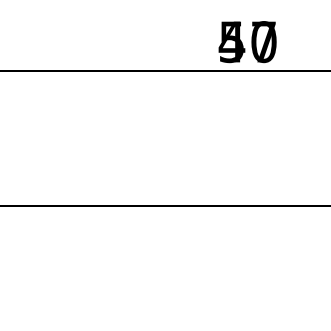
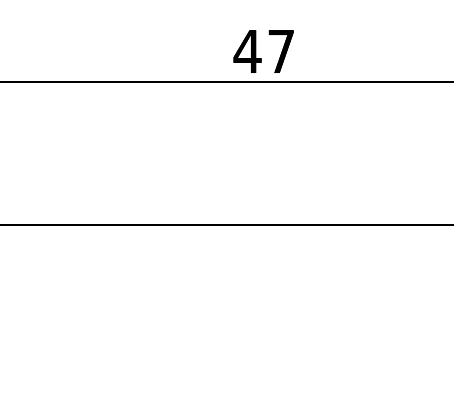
text: (247, 41) -> (263, 51), 50 -> 47

